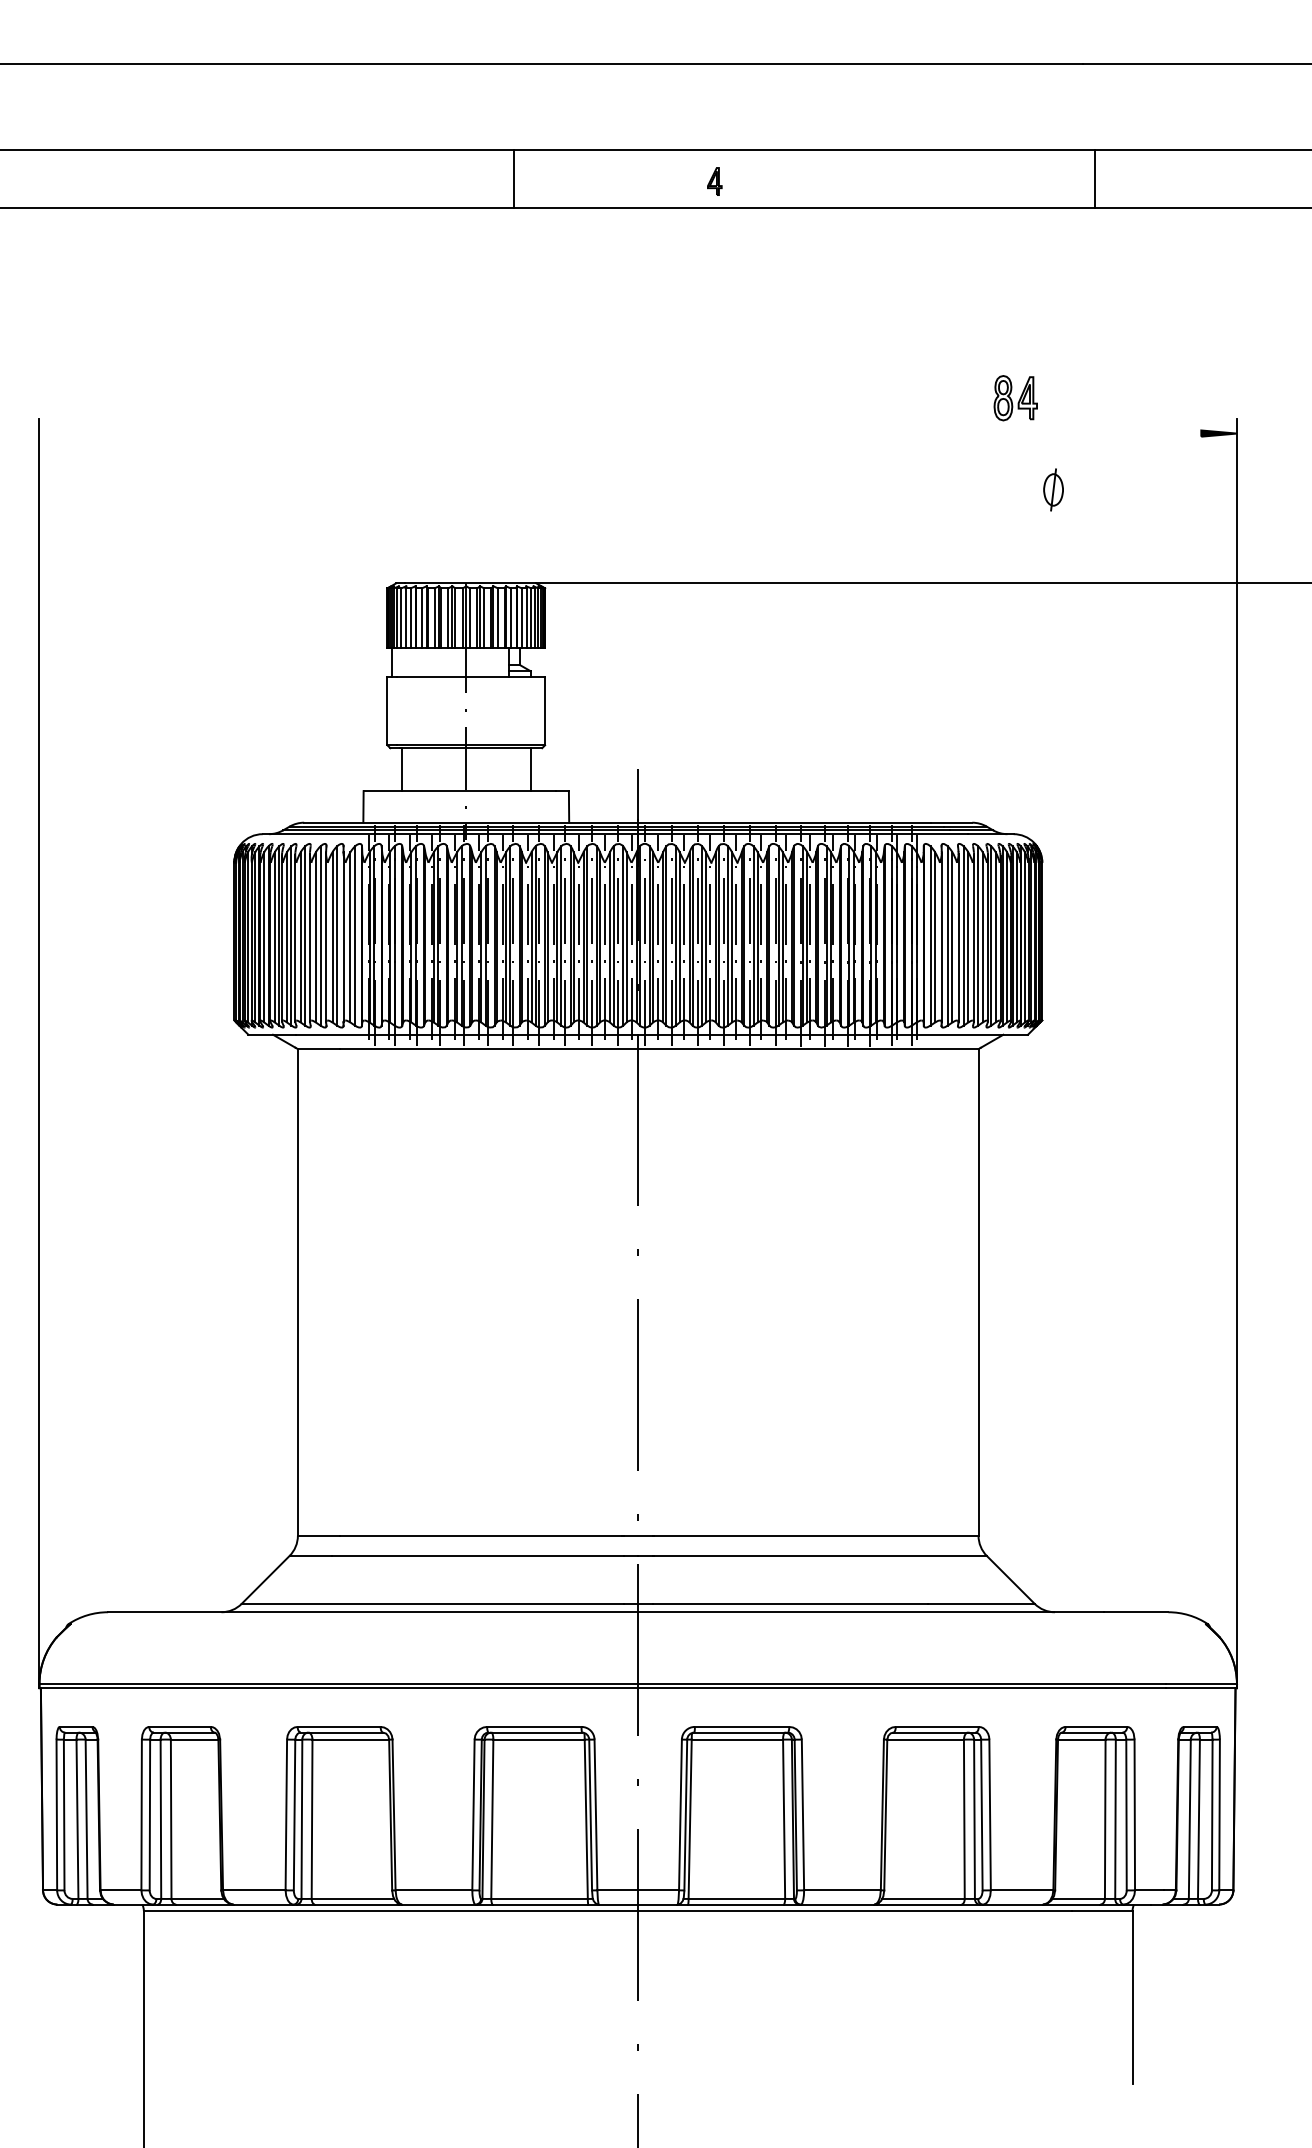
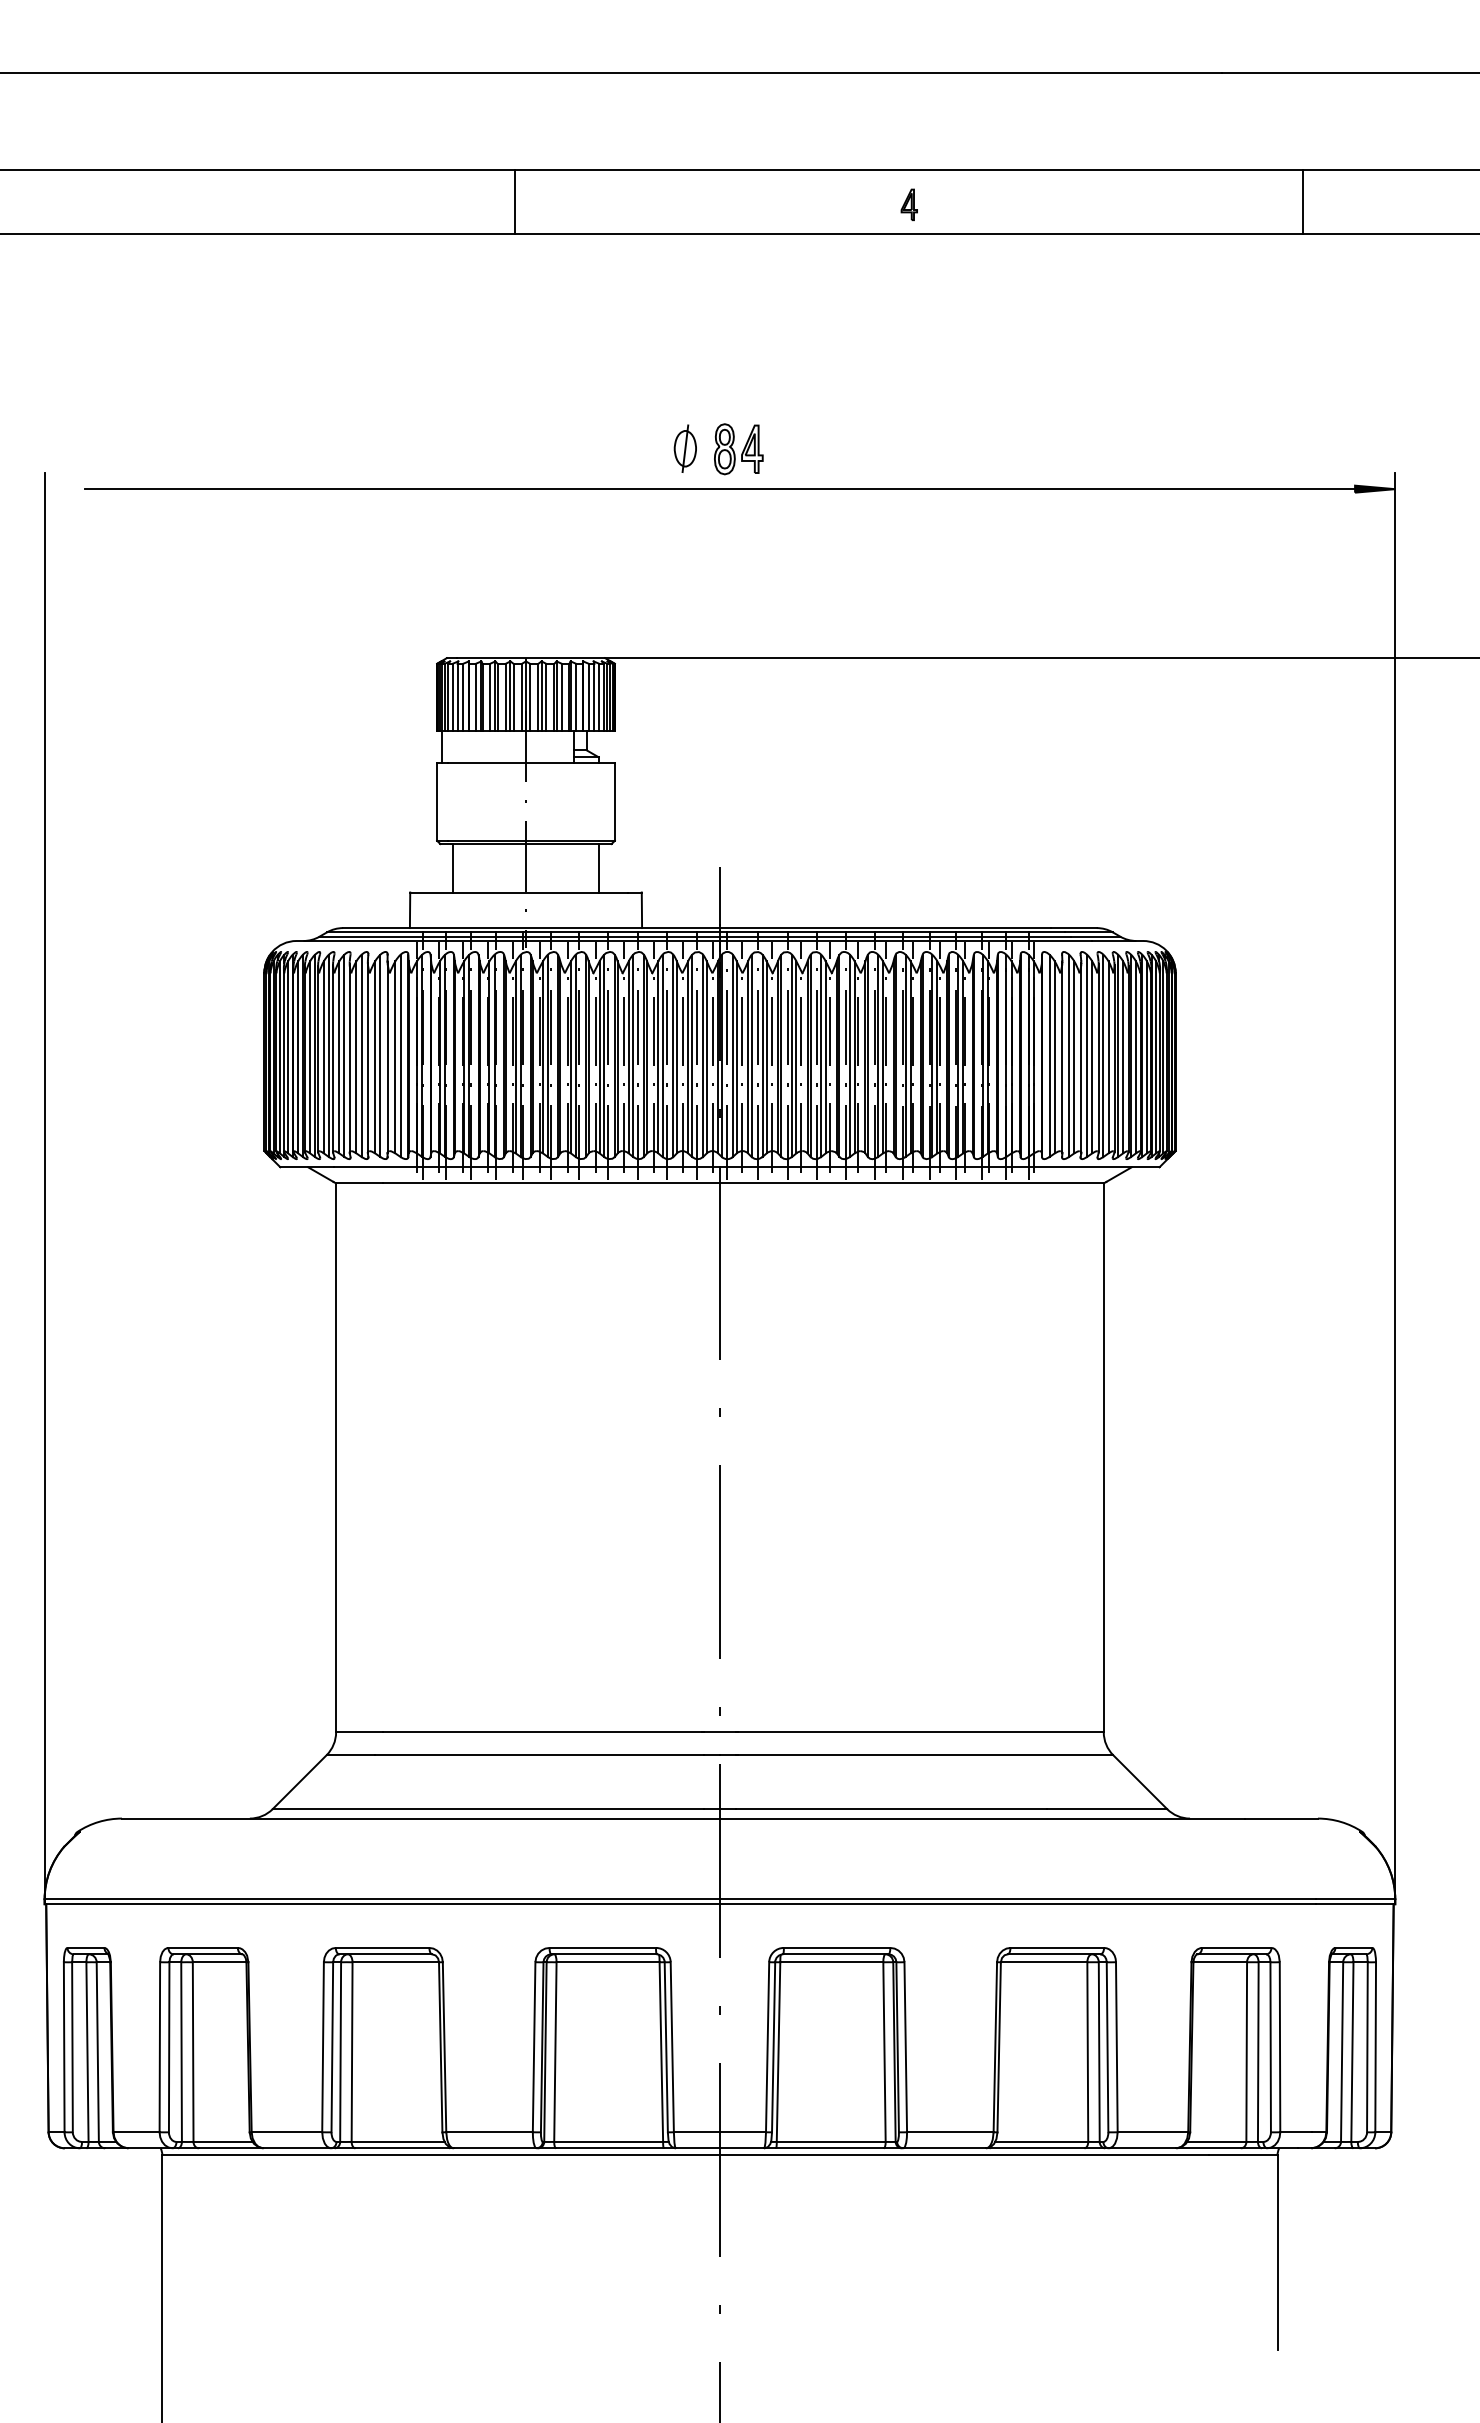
line: (513, 178) -> (514, 201), moved
line: (1094, 178) -> (1302, 201), moved
part: (714, 181) -> (908, 204), moved
part: (1015, 398) -> (738, 449), moved
line: (637, 433) -> (719, 489), added
part: (1052, 489) -> (684, 448), moved

